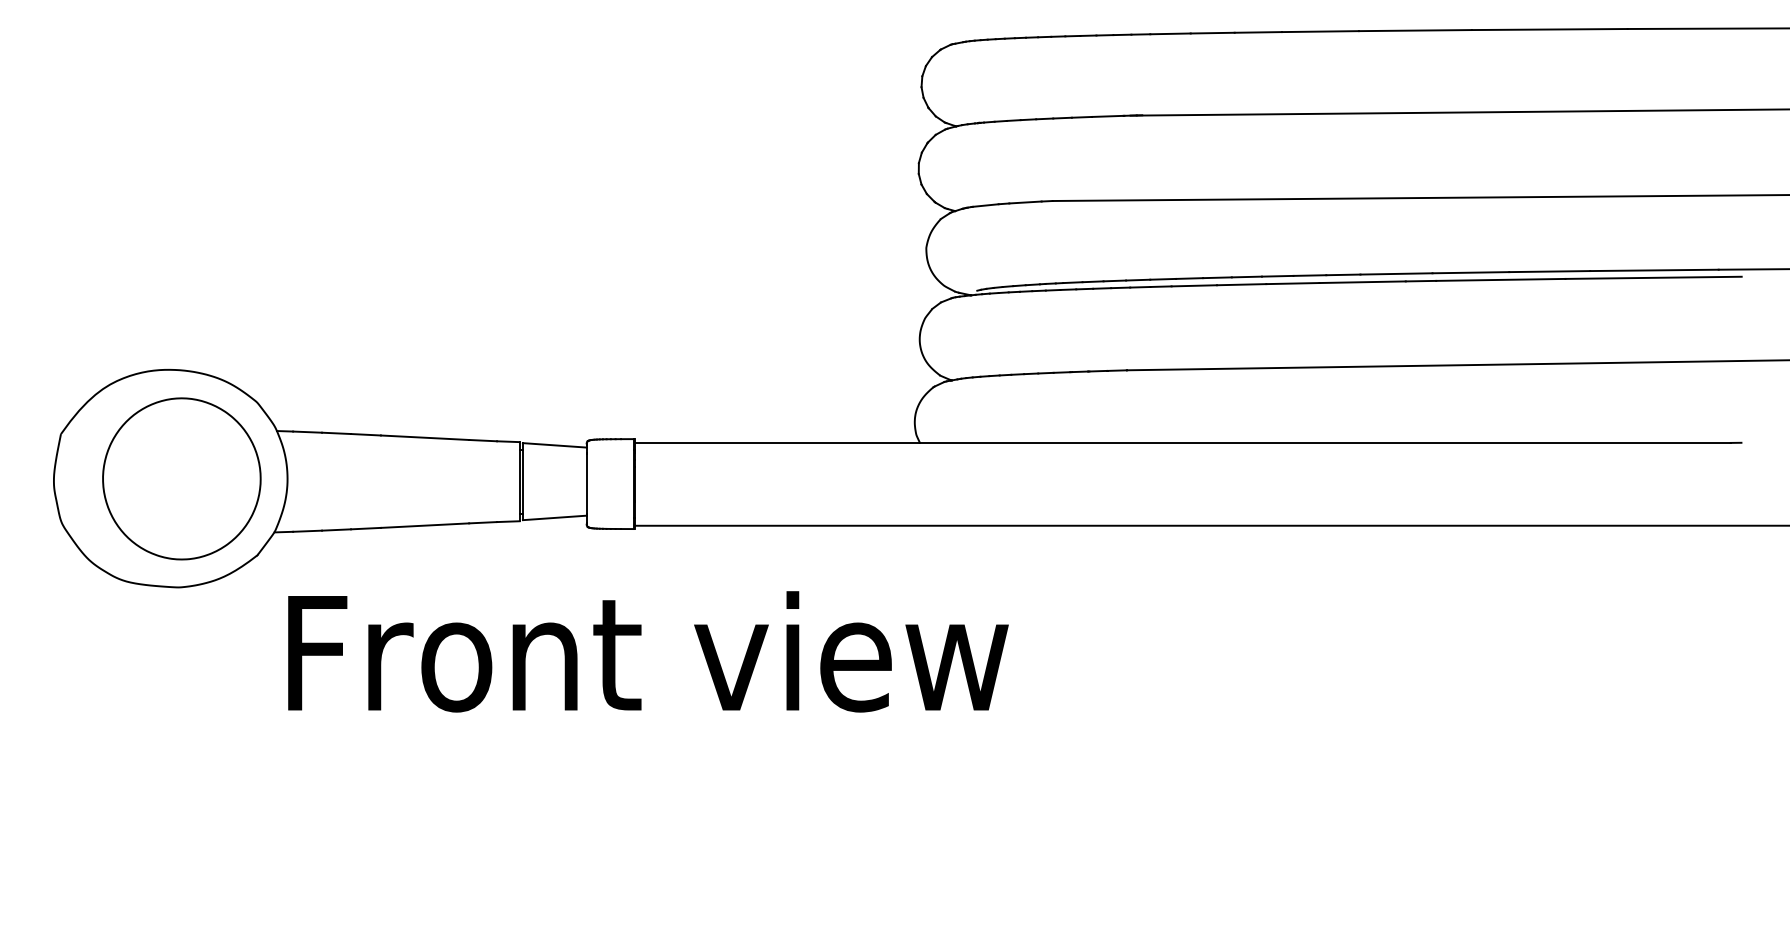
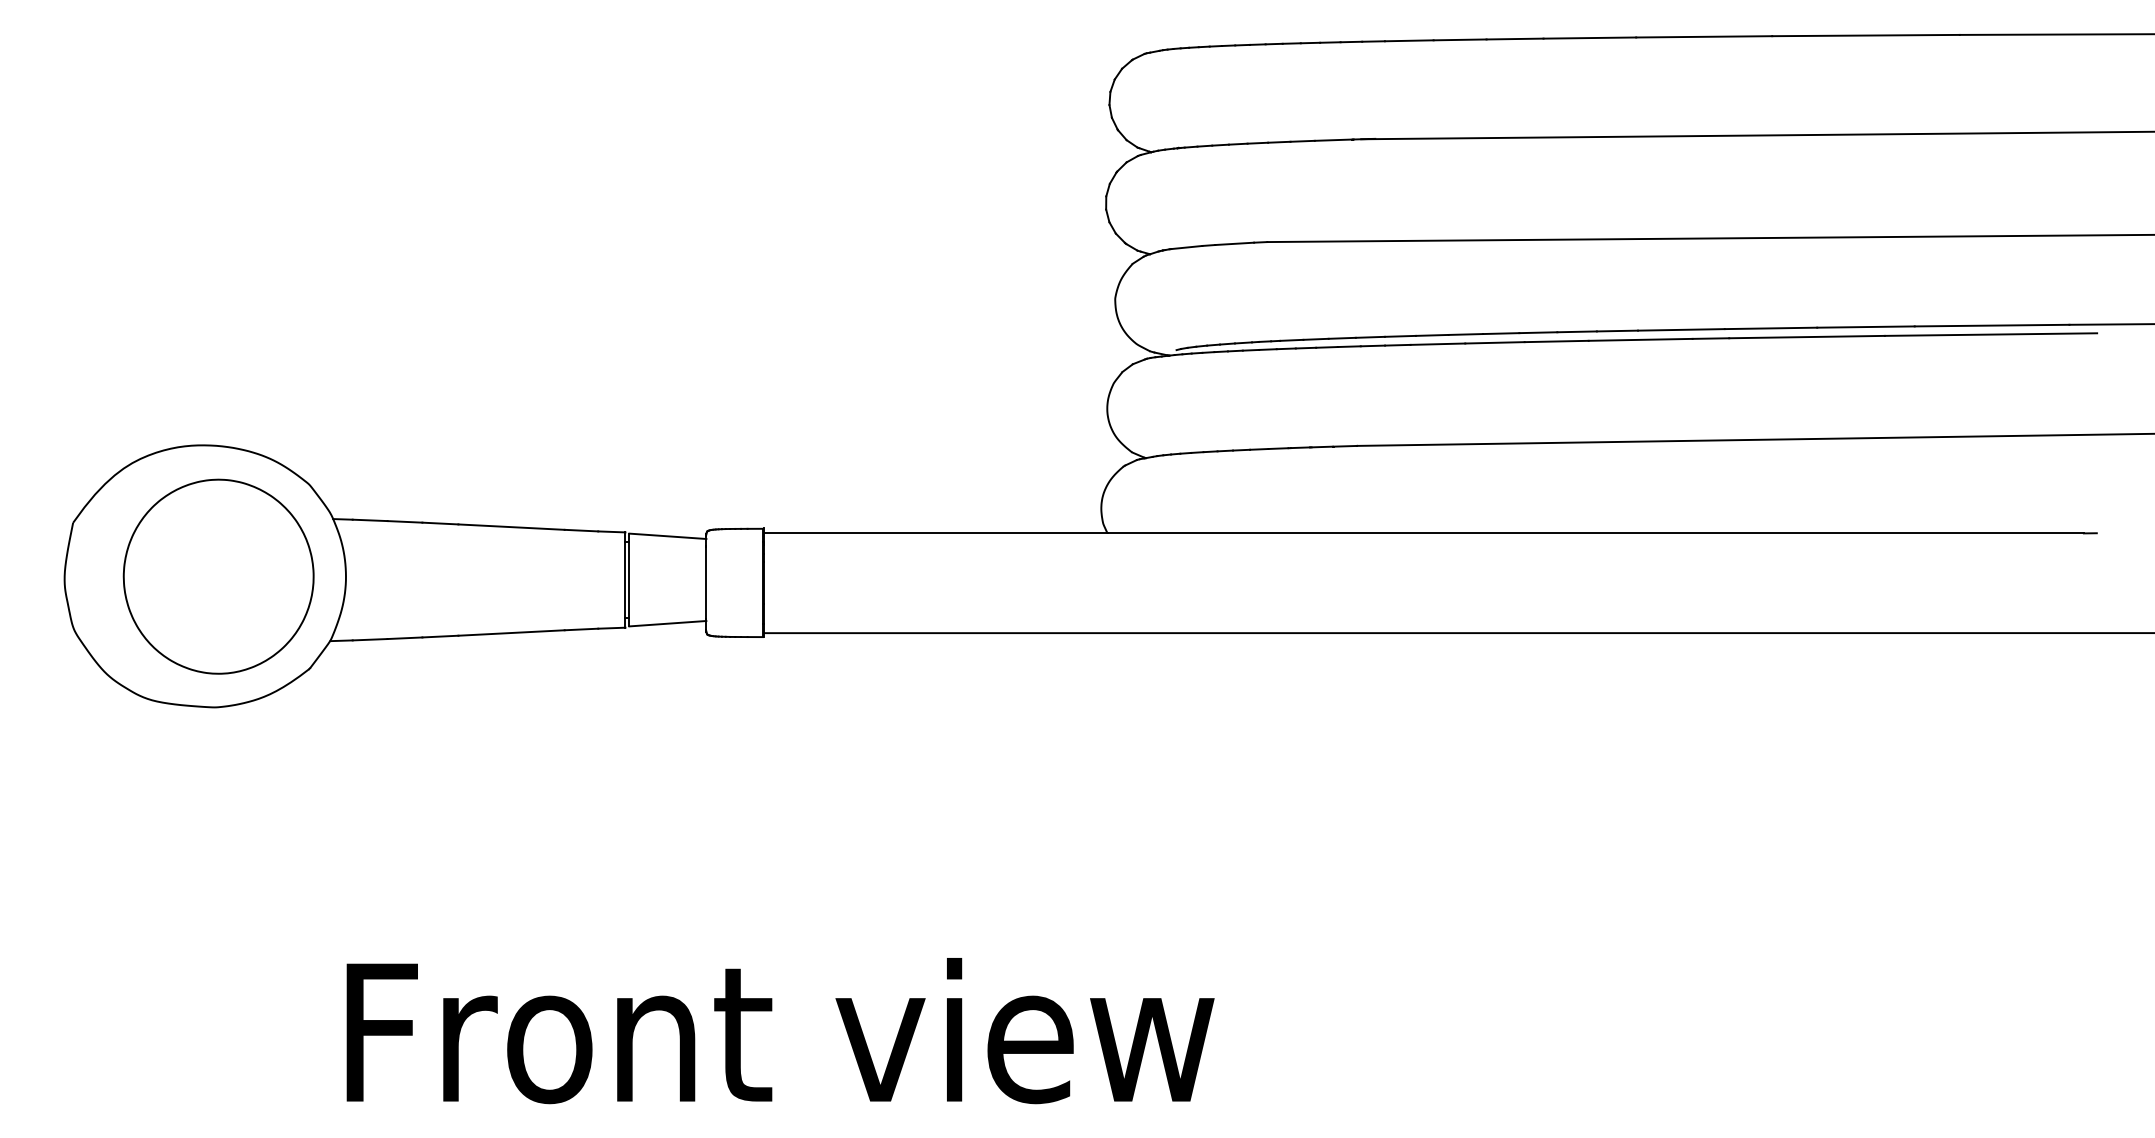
text: (648, 652) -> (780, 1031), moved

